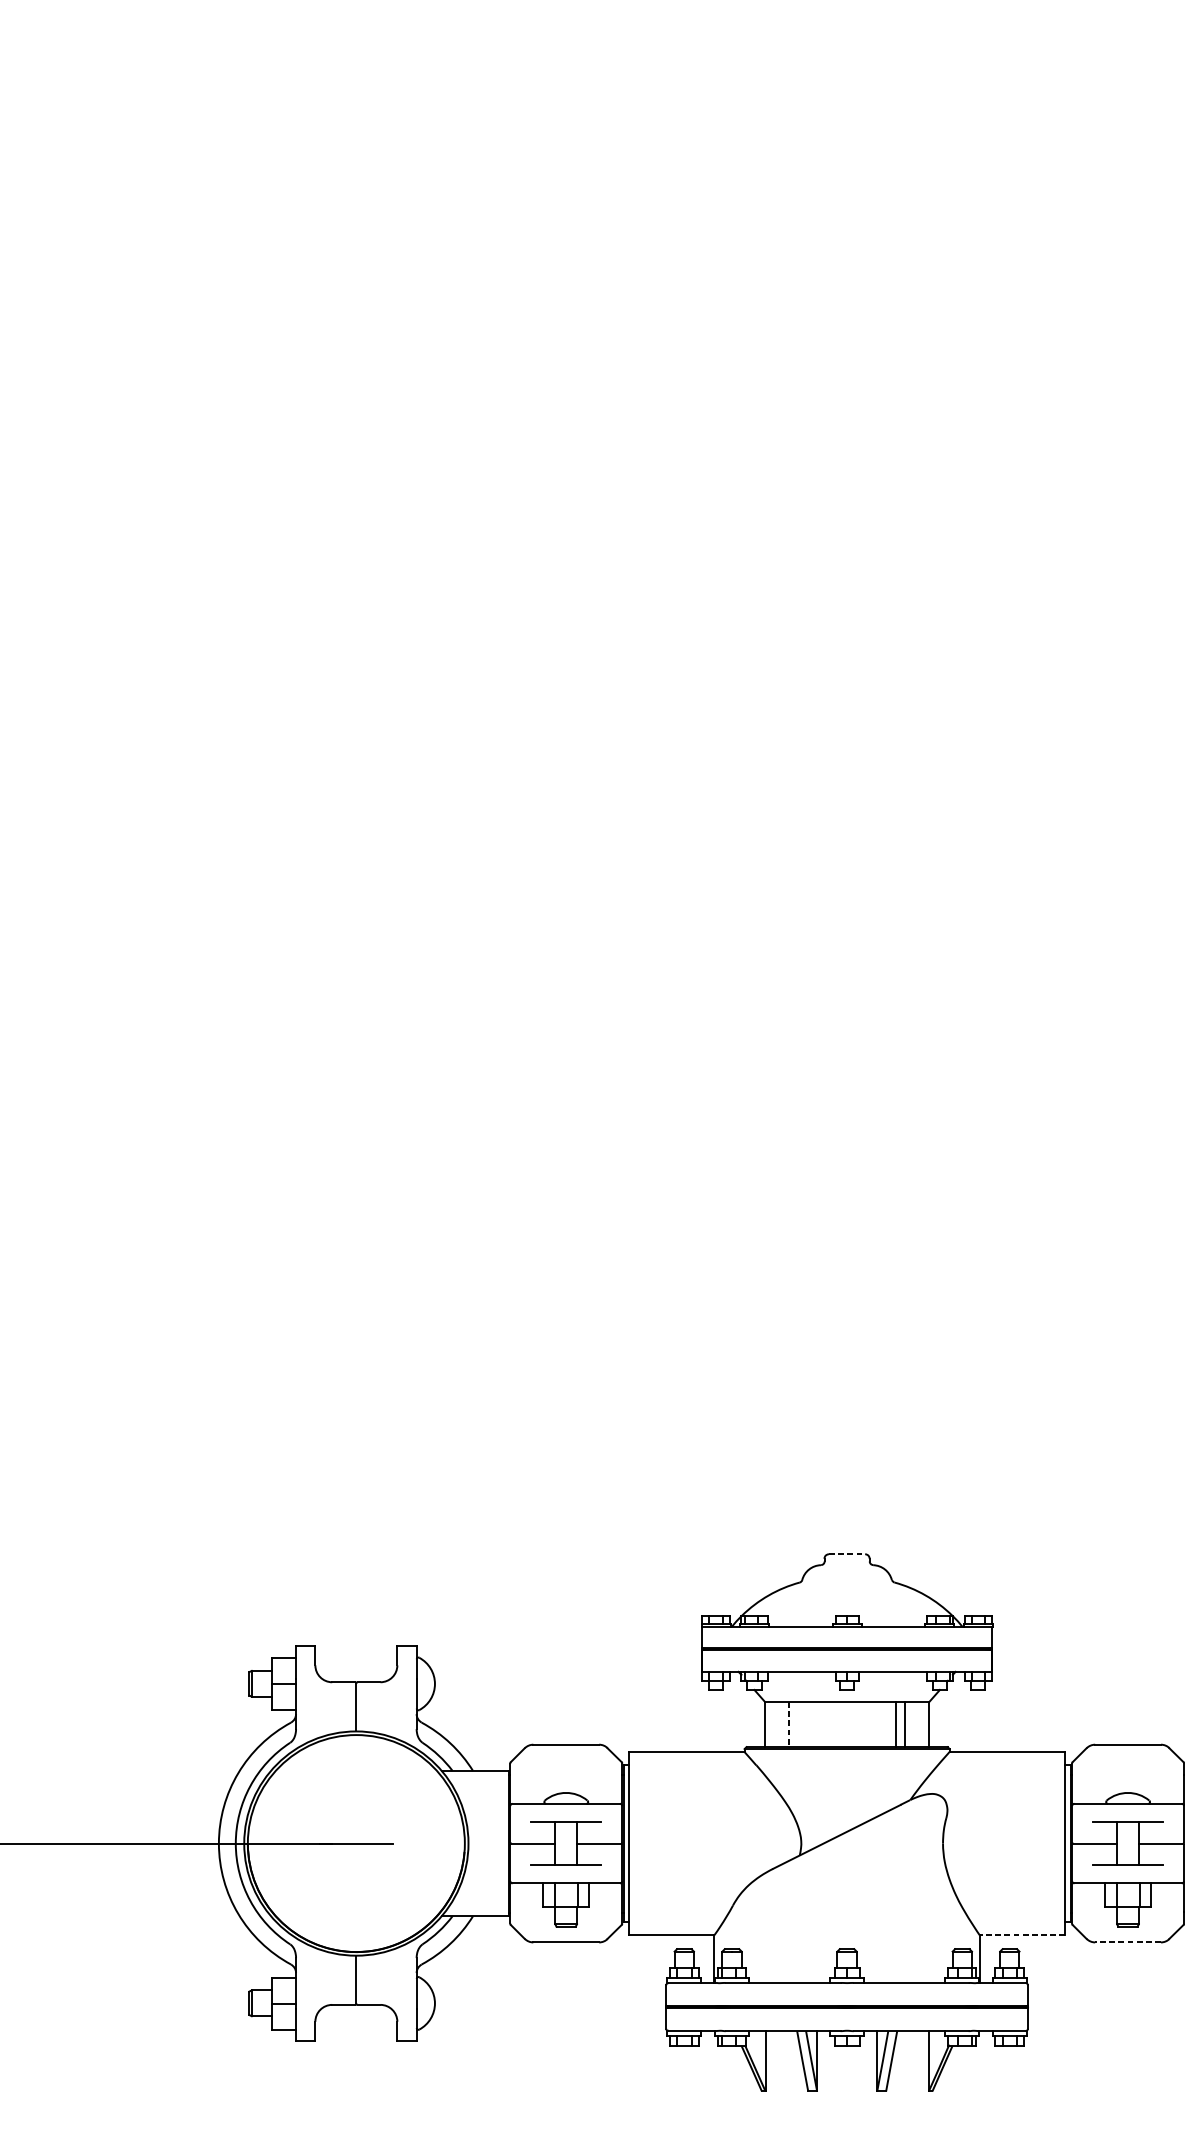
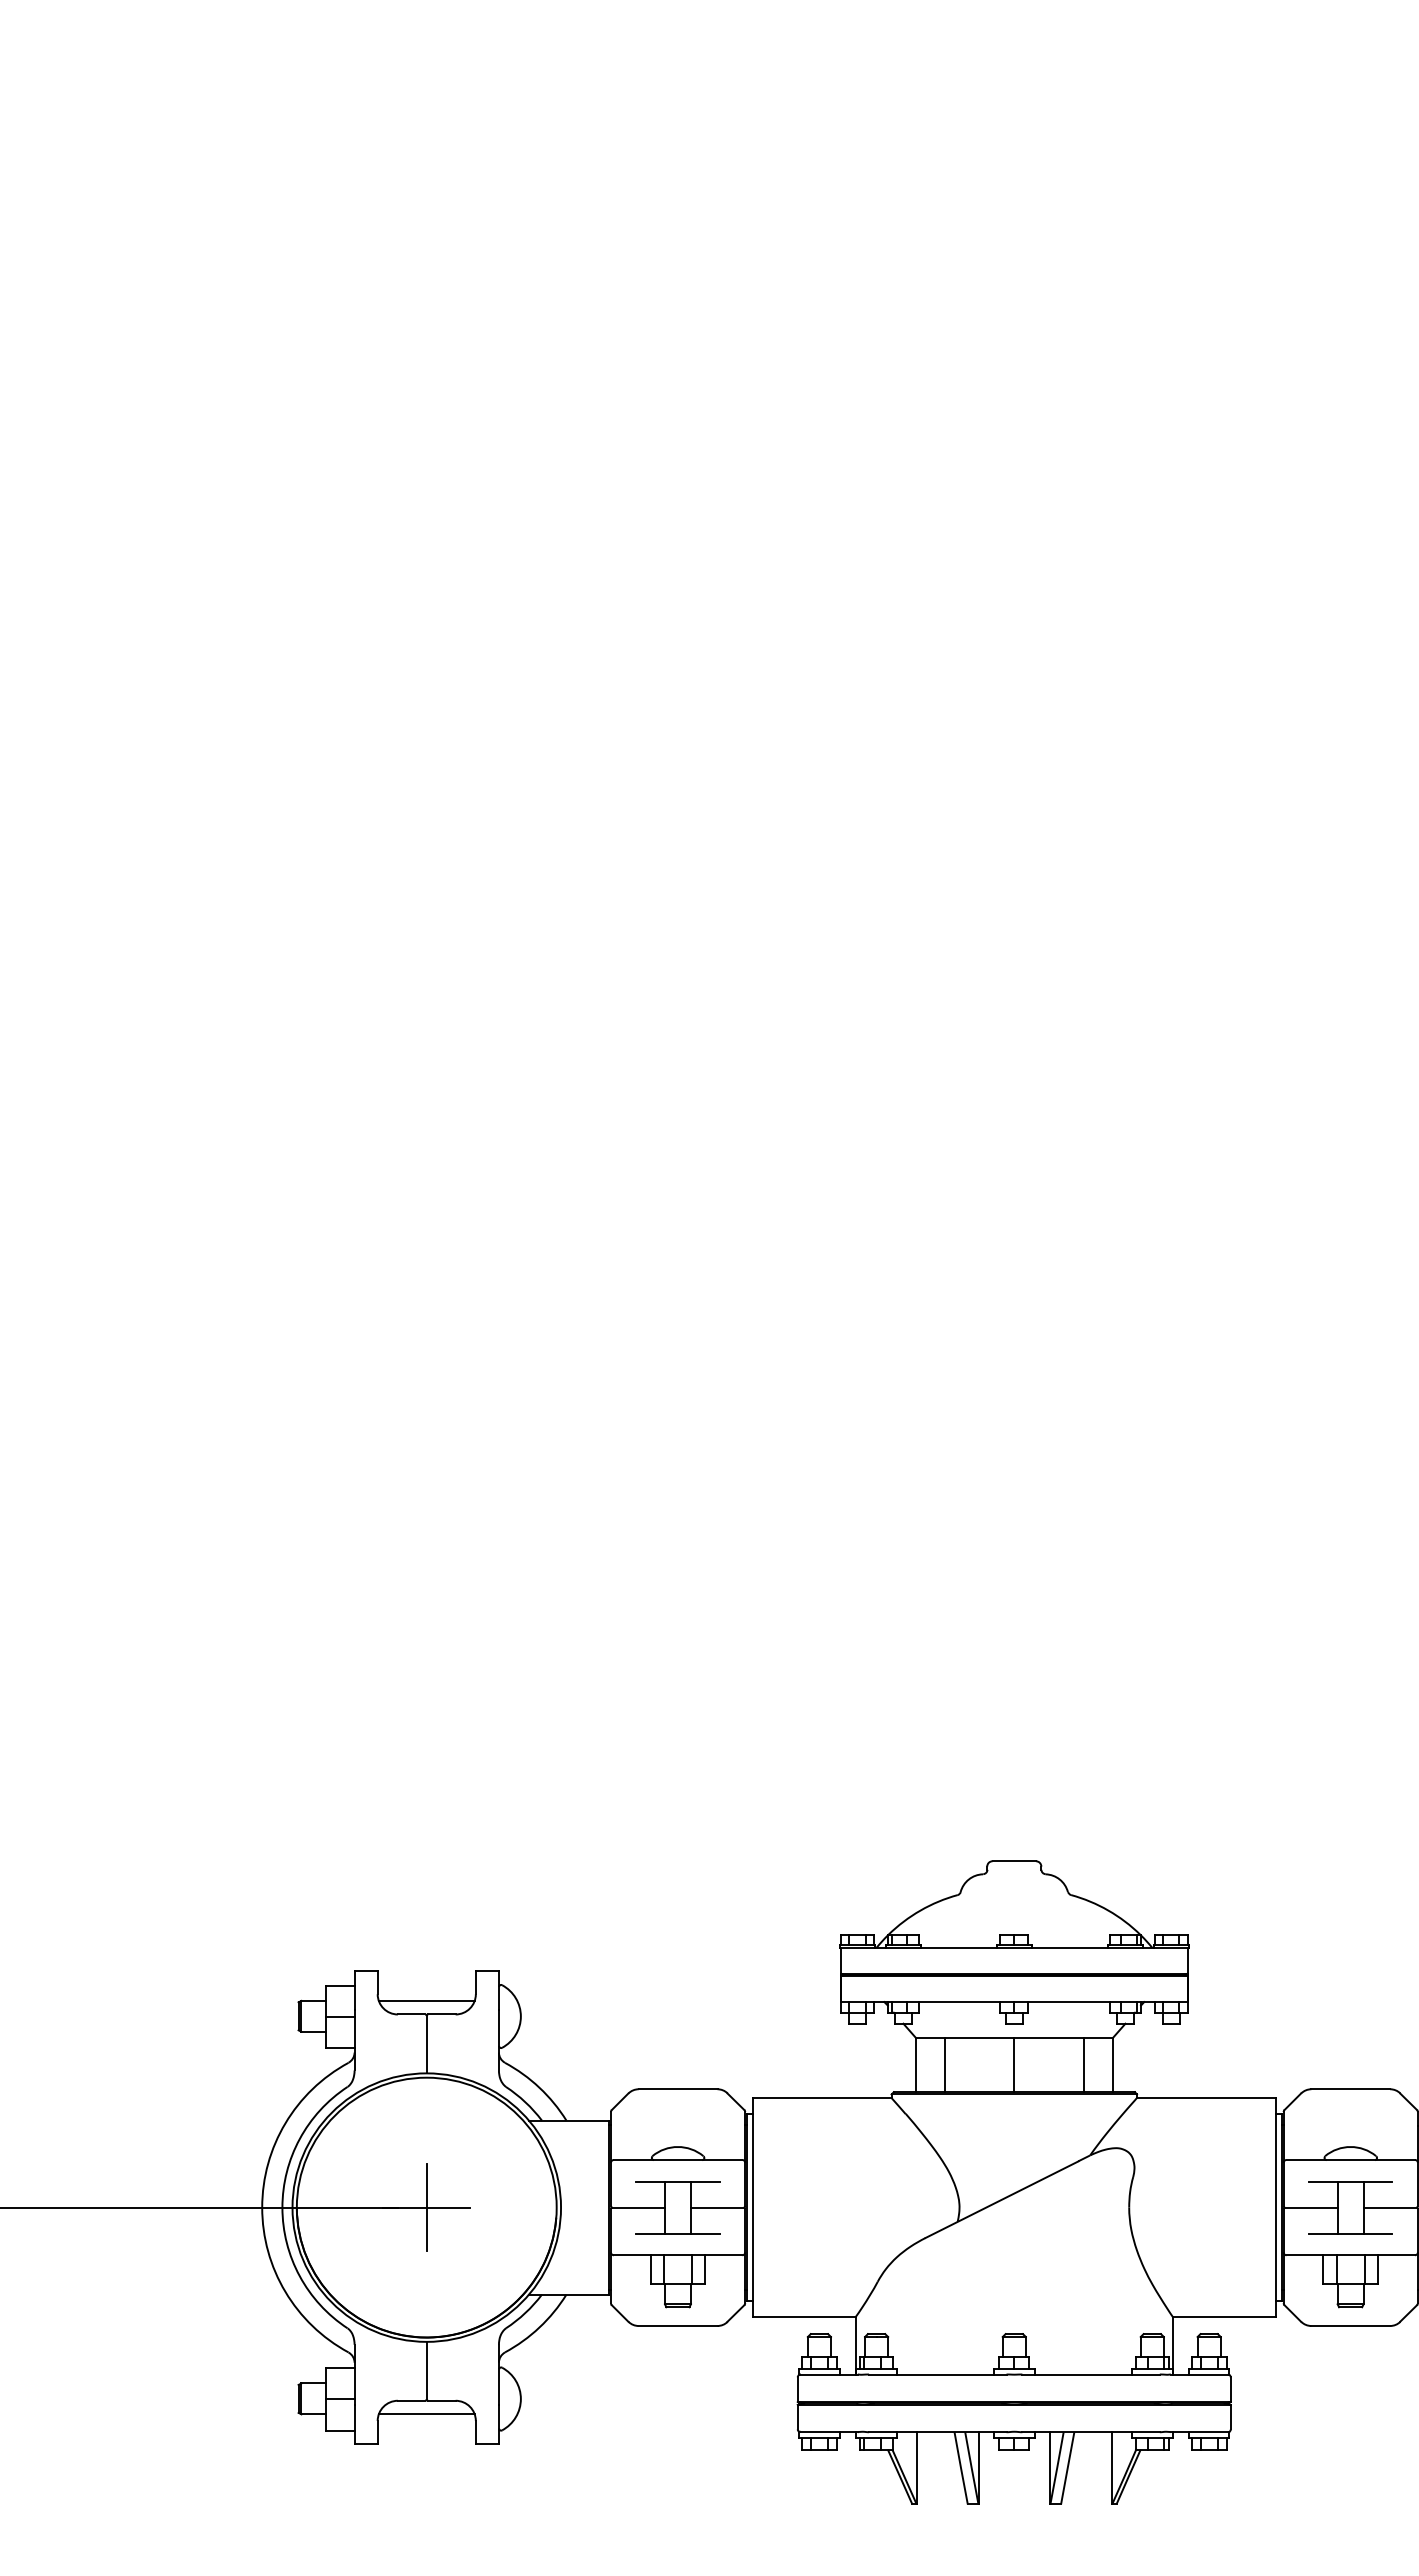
line: (847, 1554) -> (1014, 1861), dashed -> solid
line: (356, 1670) -> (426, 2000), added
line: (789, 1724) -> (945, 2065), dashed -> solid
line: (895, 1724) -> (1014, 2065), moved
line: (356, 1843) -> (426, 2207), added
line: (1021, 1935) -> (1223, 2317), dashed -> solid
line: (1127, 1942) -> (1350, 2326), dashed -> solid
line: (356, 2016) -> (426, 2414), added

